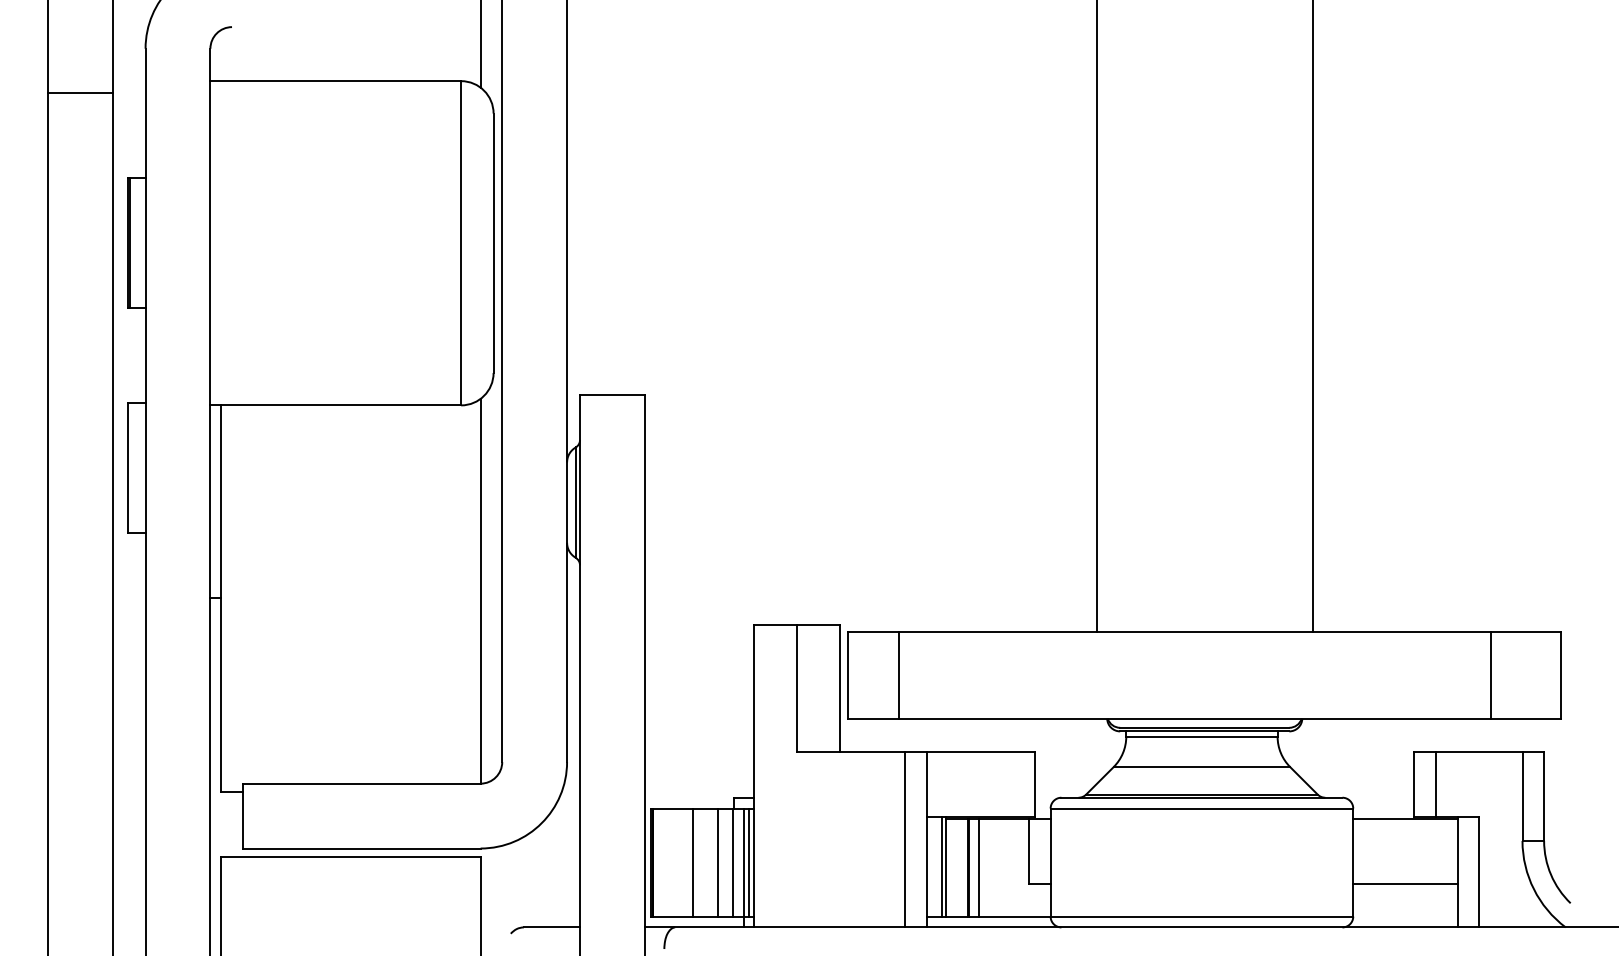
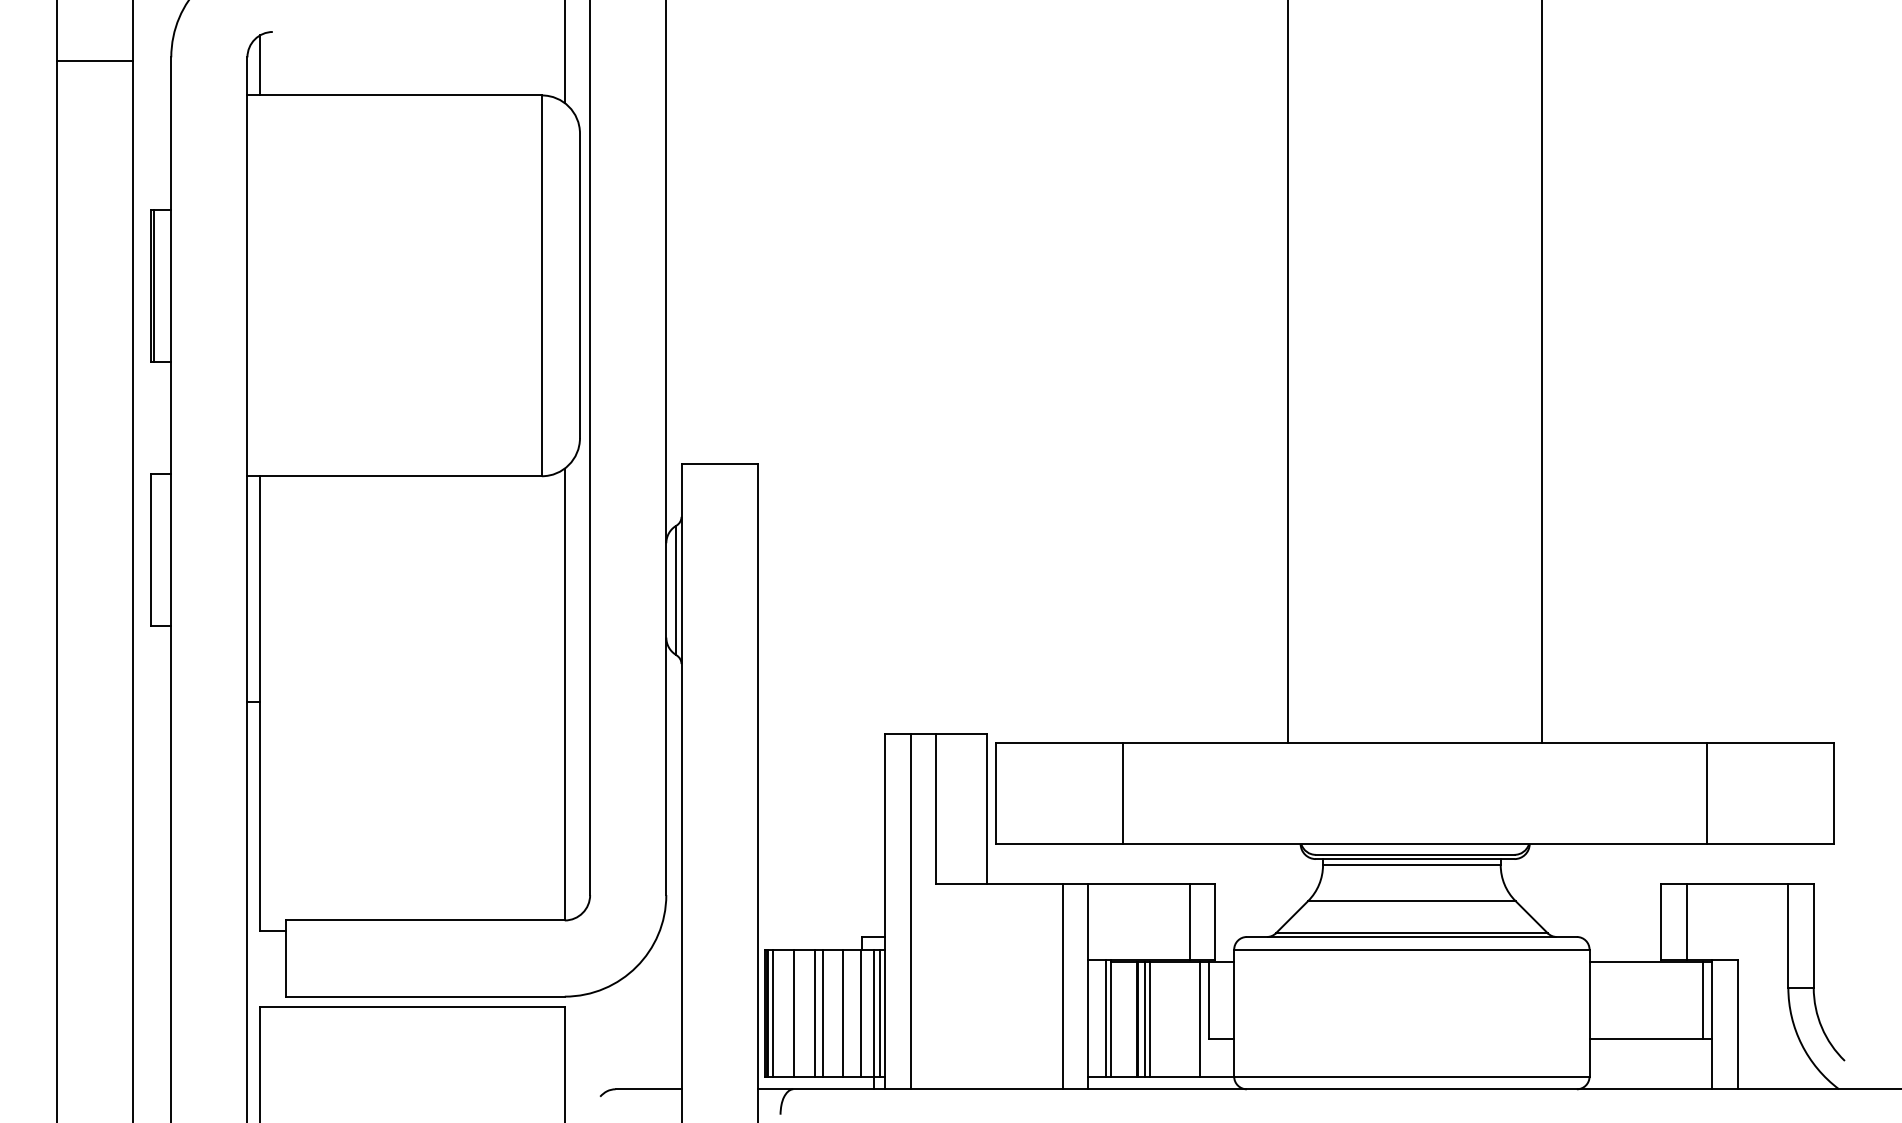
line: (221, 55) -> (260, 65), added
line: (81, 93) -> (95, 61), moved
line: (899, 675) -> (1123, 793), moved
line: (1491, 675) -> (1707, 793), moved
line: (775, 776) -> (910, 911), added
line: (1013, 784) -> (1190, 921), added
line: (1449, 851) -> (1702, 1000), added
line: (657, 862) -> (772, 1012), added
line: (676, 862) -> (794, 1012), added
line: (700, 862) -> (823, 1012), added
line: (974, 867) -> (1144, 1019), added
line: (1021, 867) -> (1200, 1019), added

